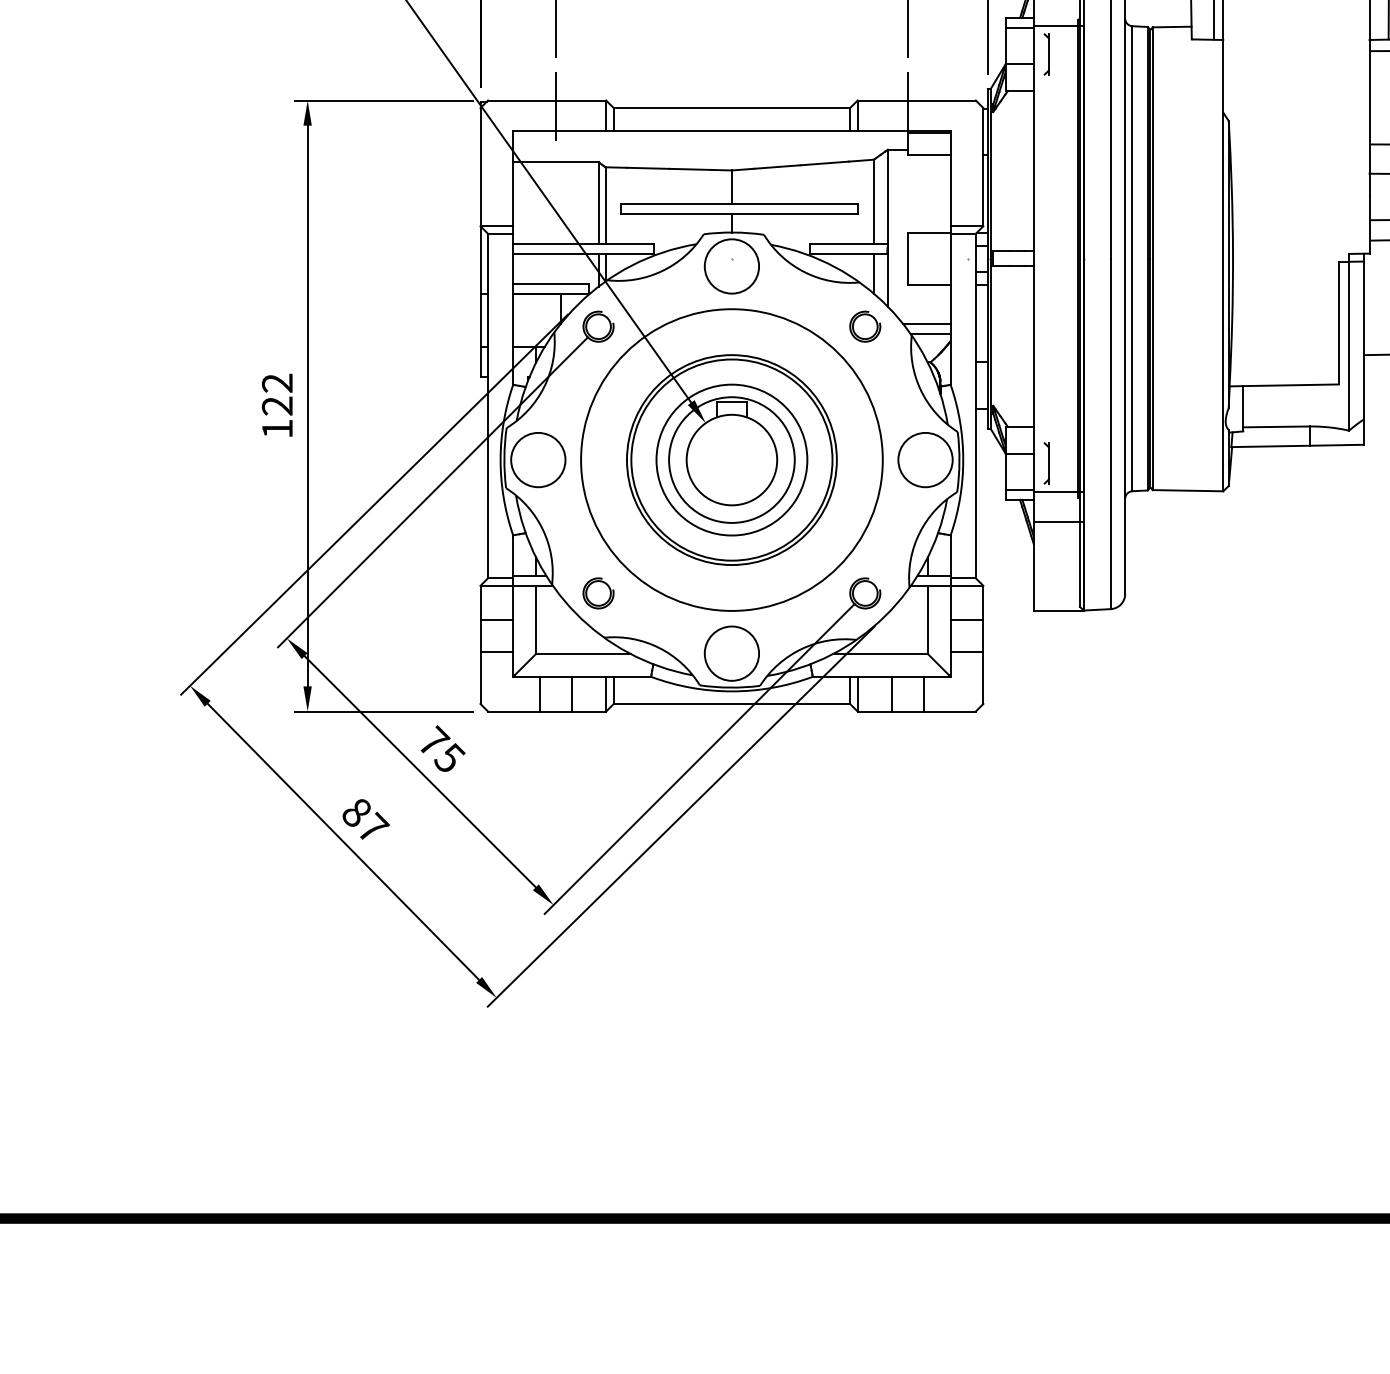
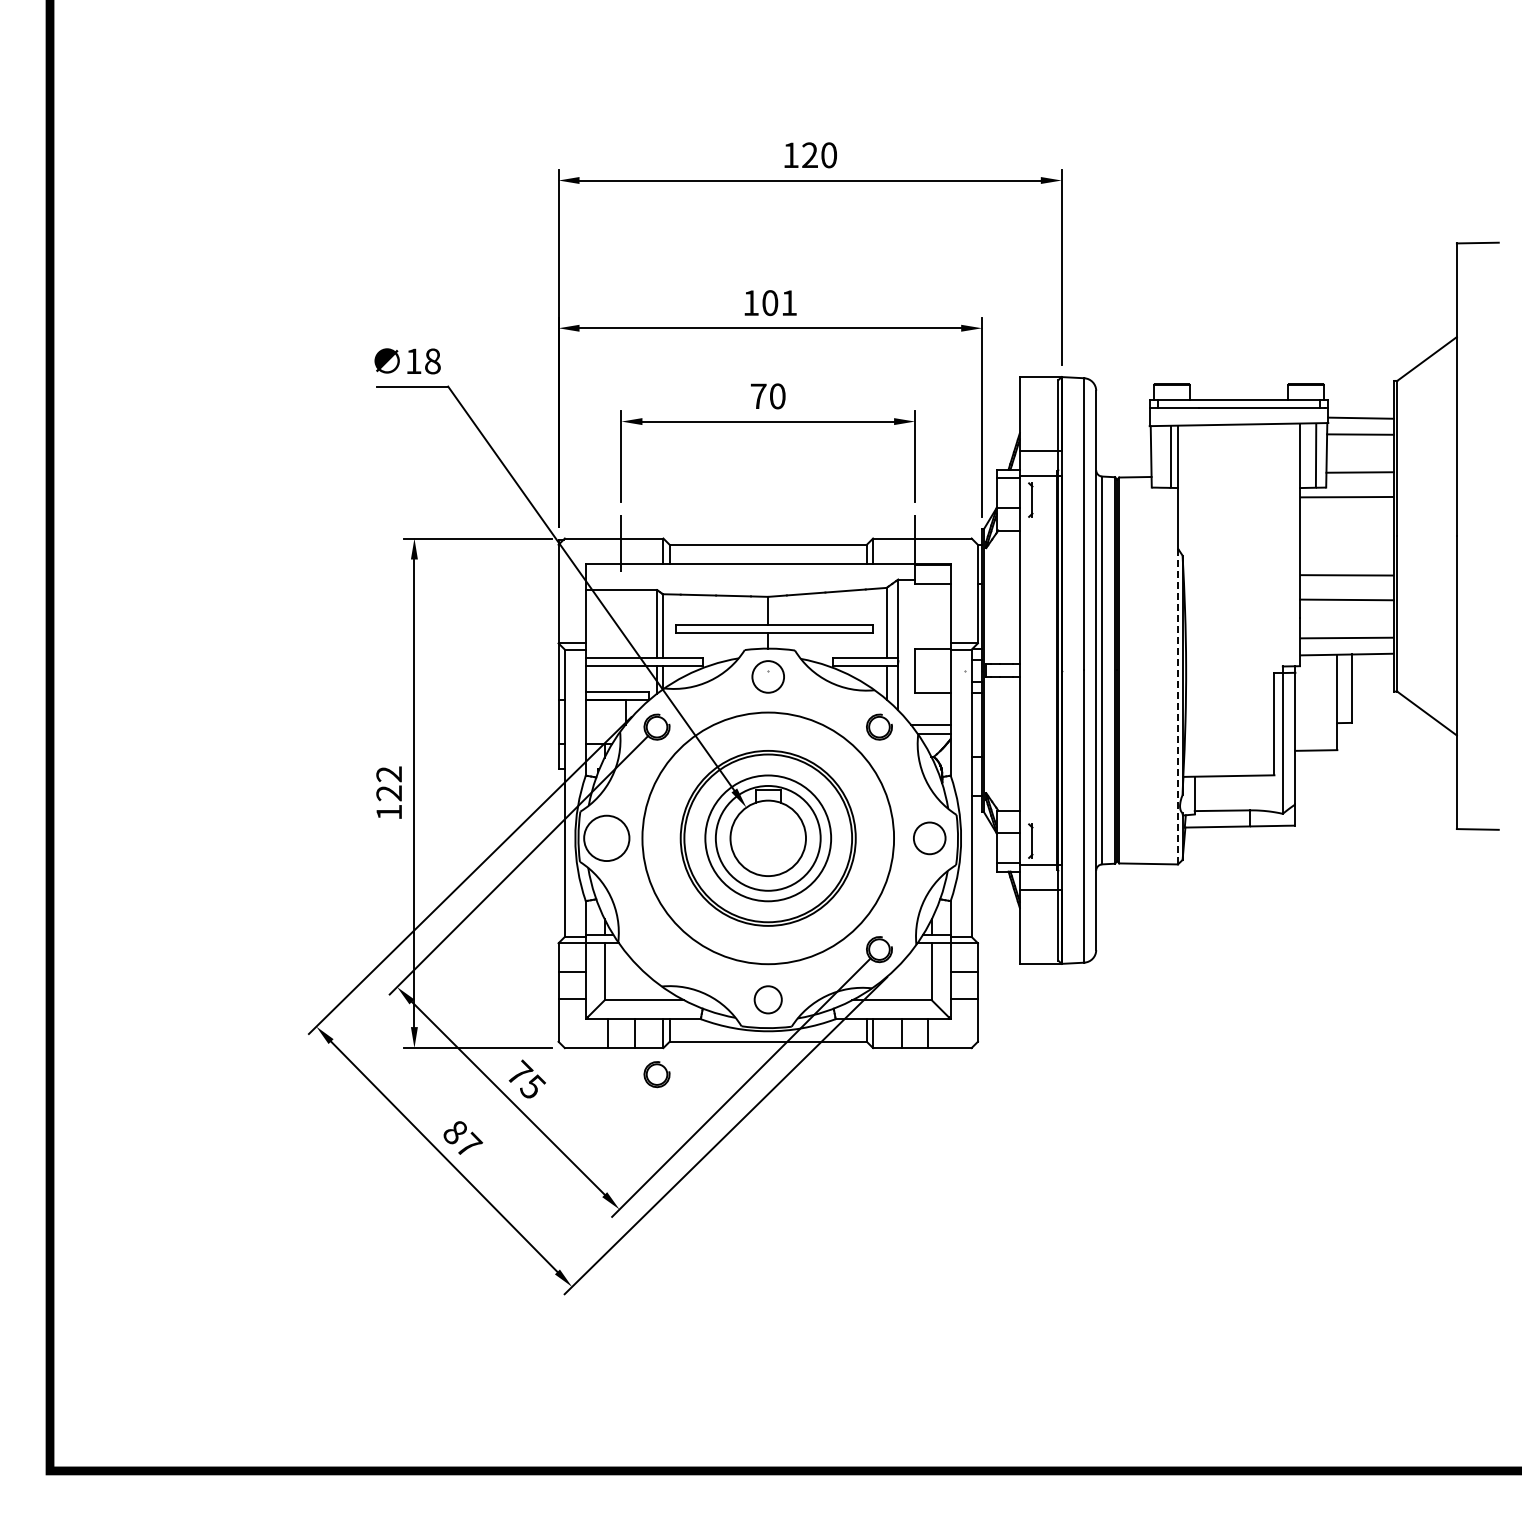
circle: (731, 265) -> (767, 676), size x0.7
line: (1222, 301) -> (1177, 706), solid -> dashed
circle: (925, 460) -> (929, 838), size x0.7
part: (597, 593) -> (656, 1074), moved
circle: (731, 653) -> (767, 999), size x0.6

